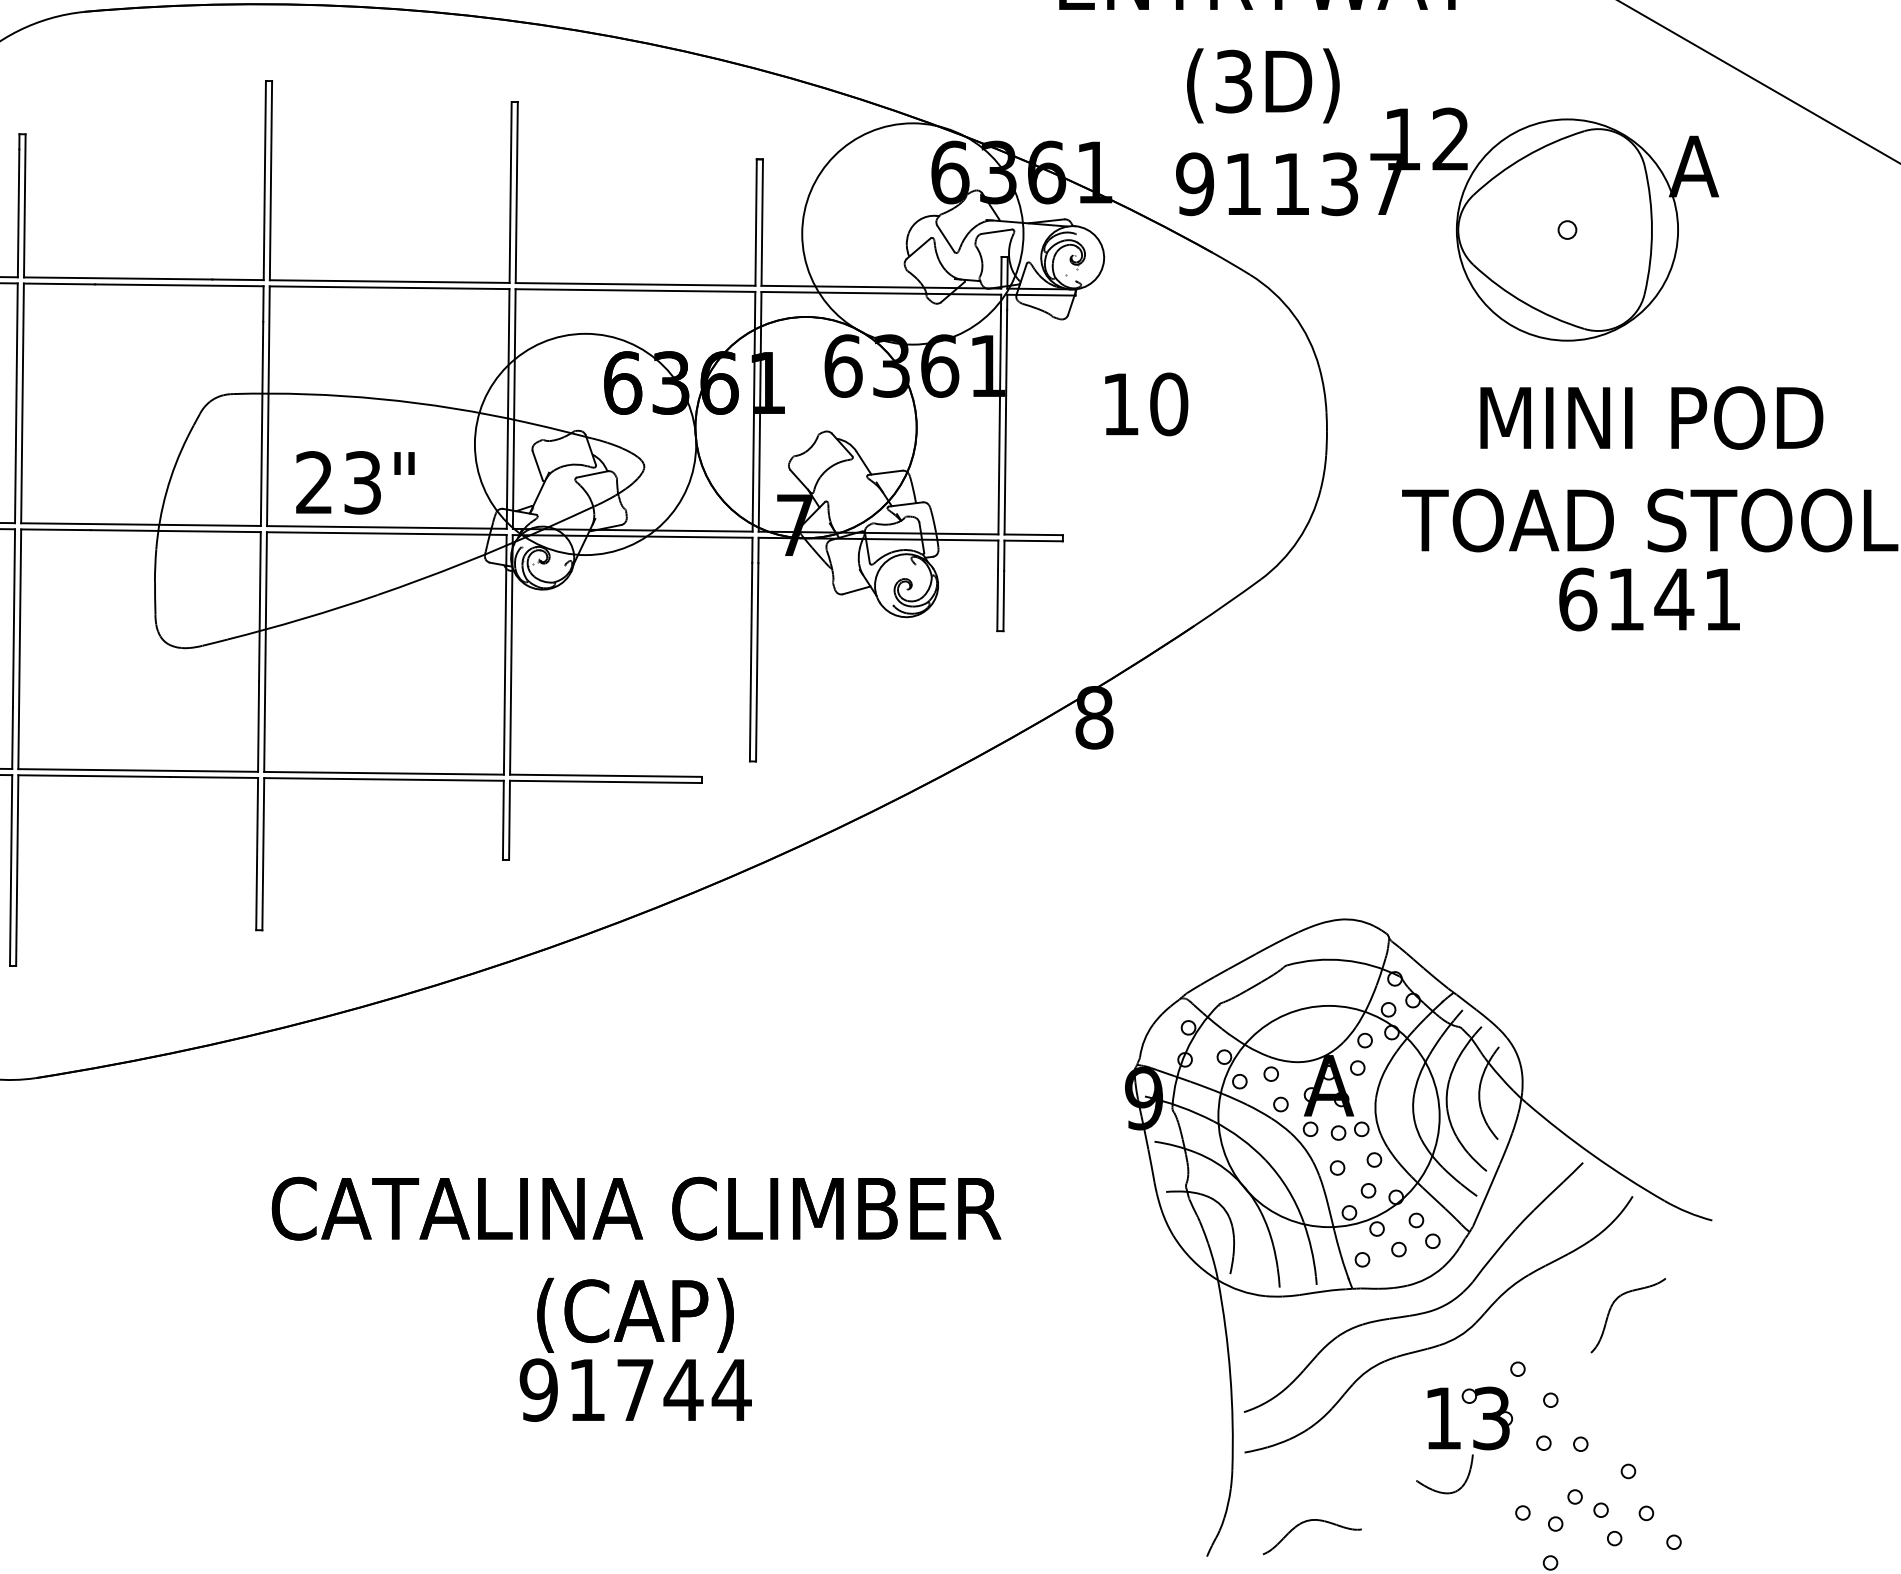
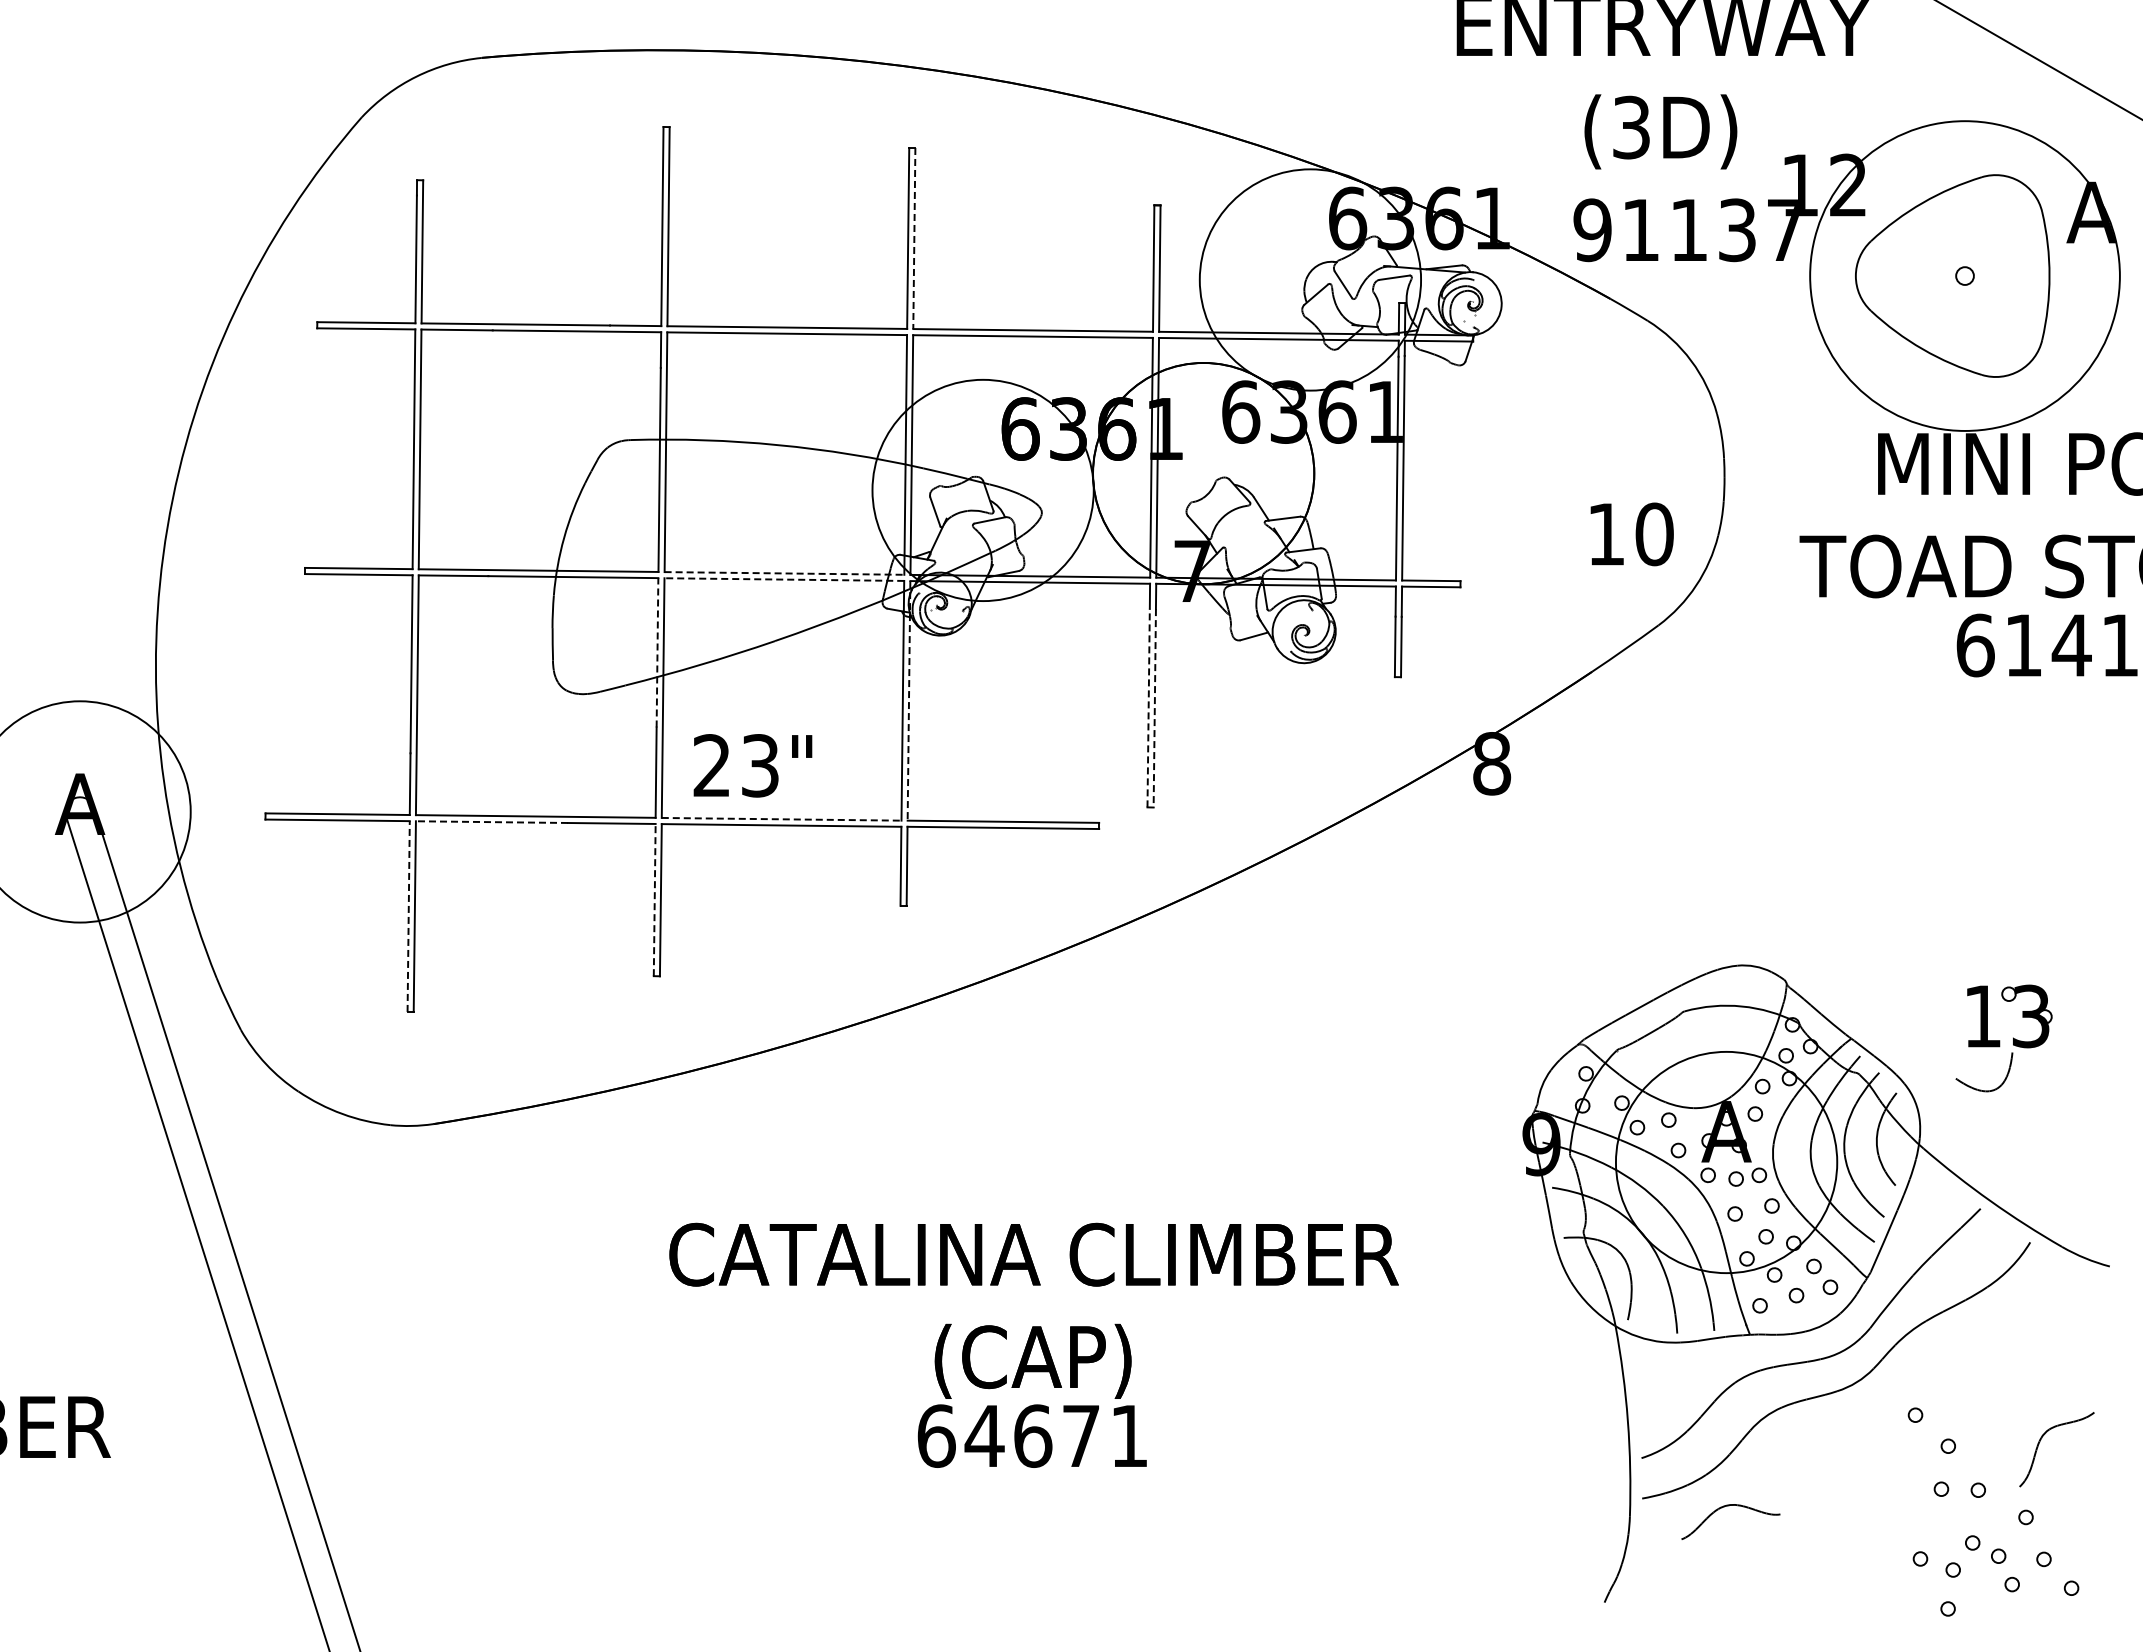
line: (516, 192) -> (914, 238), solid -> dashed
circle: (1566, 229) -> (1964, 275), size x1.4
text: (1145, 404) -> (1631, 534), moved
text: (354, 482) -> (752, 765), moved
line: (386, 527) -> (784, 573), solid -> dashed
line: (386, 533) -> (784, 579), solid -> dashed
line: (259, 606) -> (657, 652), solid -> dashed
line: (511, 654) -> (909, 700), solid -> dashed
line: (750, 661) -> (1148, 707), solid -> dashed
line: (756, 662) -> (1154, 708), solid -> dashed
line: (383, 773) -> (781, 819), solid -> dashed
line: (93, 776) -> (491, 822), solid -> dashed
line: (256, 853) -> (654, 899), solid -> dashed
line: (10, 870) -> (408, 916), solid -> dashed
part: (1611, 1308) -> (2040, 1442), moved
text: (635, 1389) -> (1033, 1435), 91744 -> 64671
part: (1463, 1440) -> (2003, 1038), moved
part: (1310, 1521) -> (1729, 1506), moved

